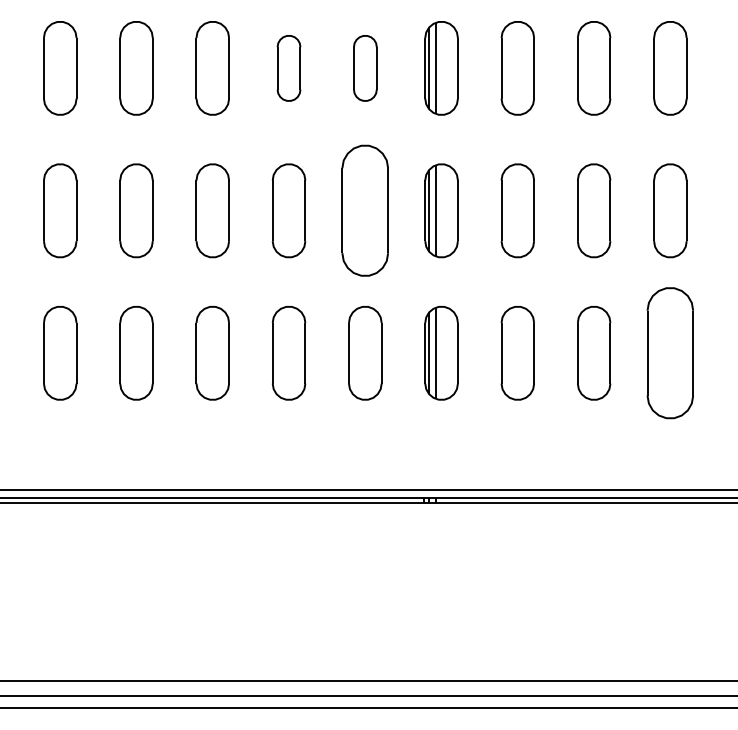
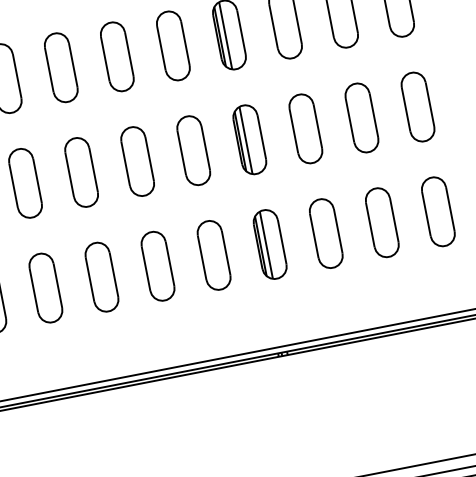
part: (288, 68) -> (116, 57), size x1.43
part: (365, 68) -> (173, 46), size x1.43
part: (365, 210) -> (193, 150), size x0.71
part: (670, 353) -> (438, 211), size x0.71

